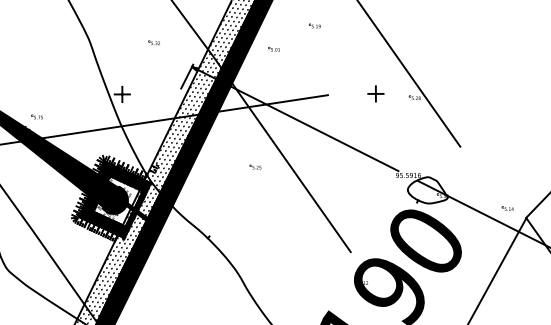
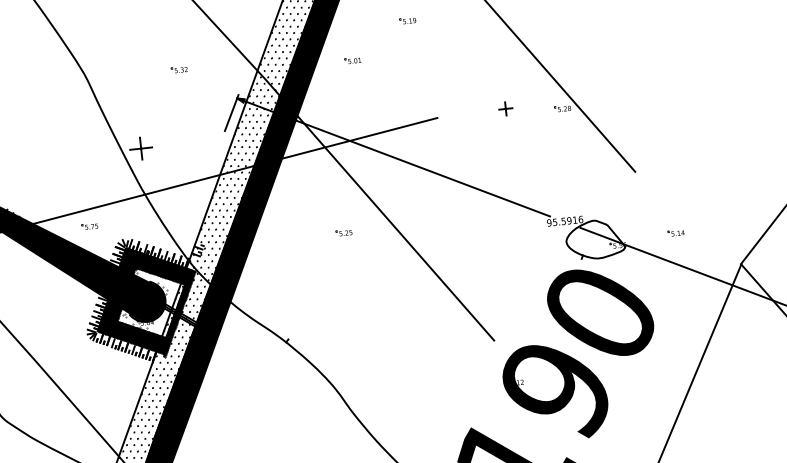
part: (375, 93) -> (505, 108), size x0.6
part: (36, 116) -> (88, 225), moved
part: (507, 208) -> (675, 232), moved

